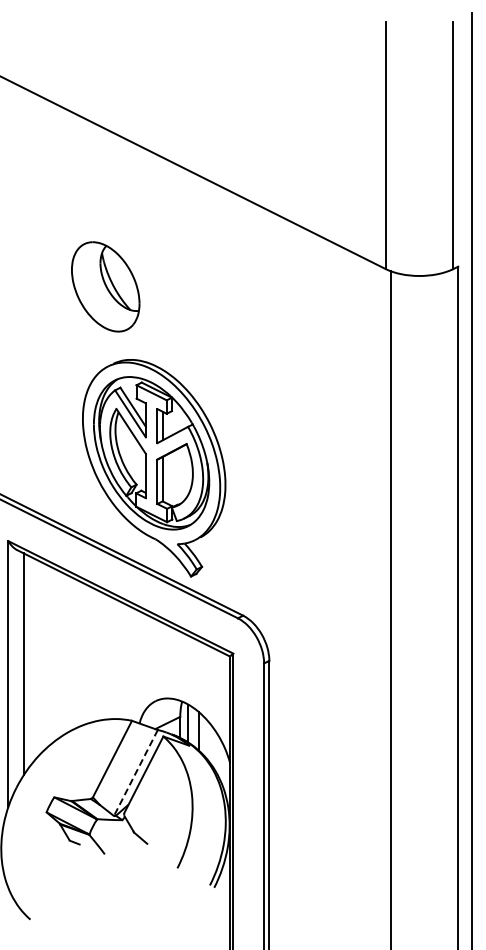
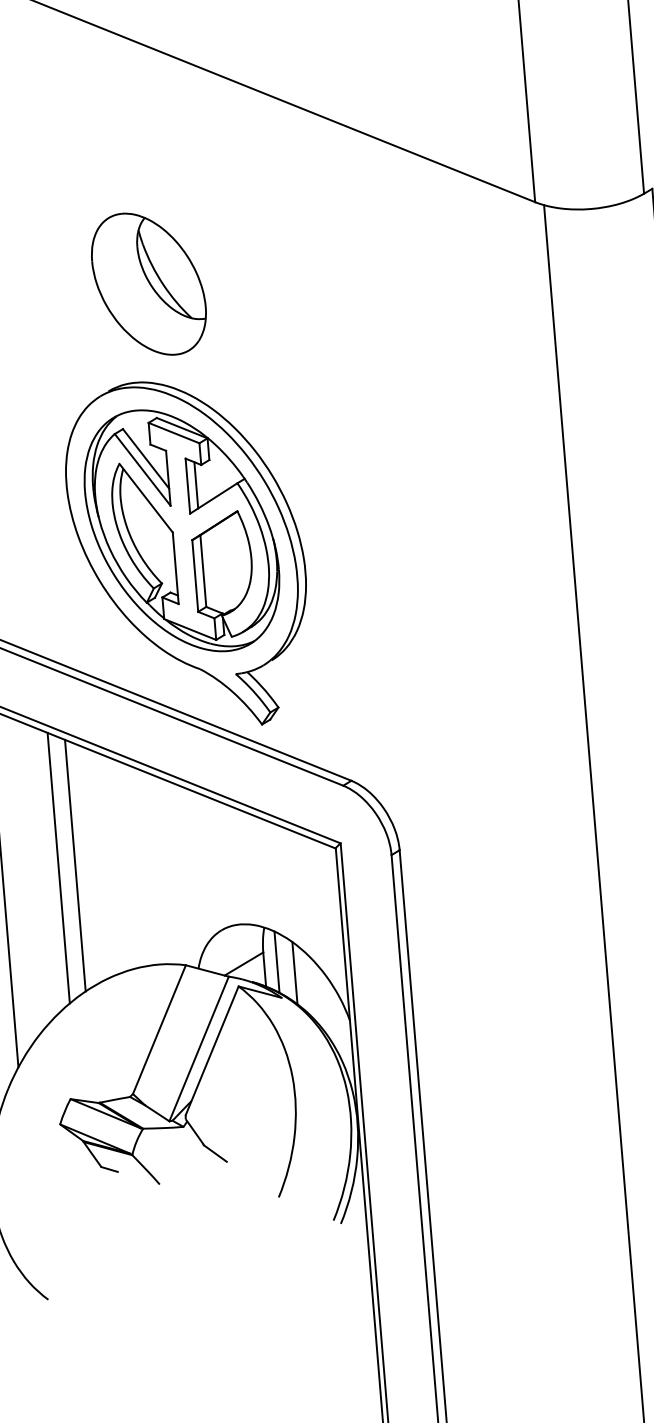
part: (105, 286) -> (148, 283), moved
line: (69, 653) -> (76, 864), added
line: (58, 654) -> (58, 867), added
line: (135, 773) -> (198, 1049), dashed -> solid

